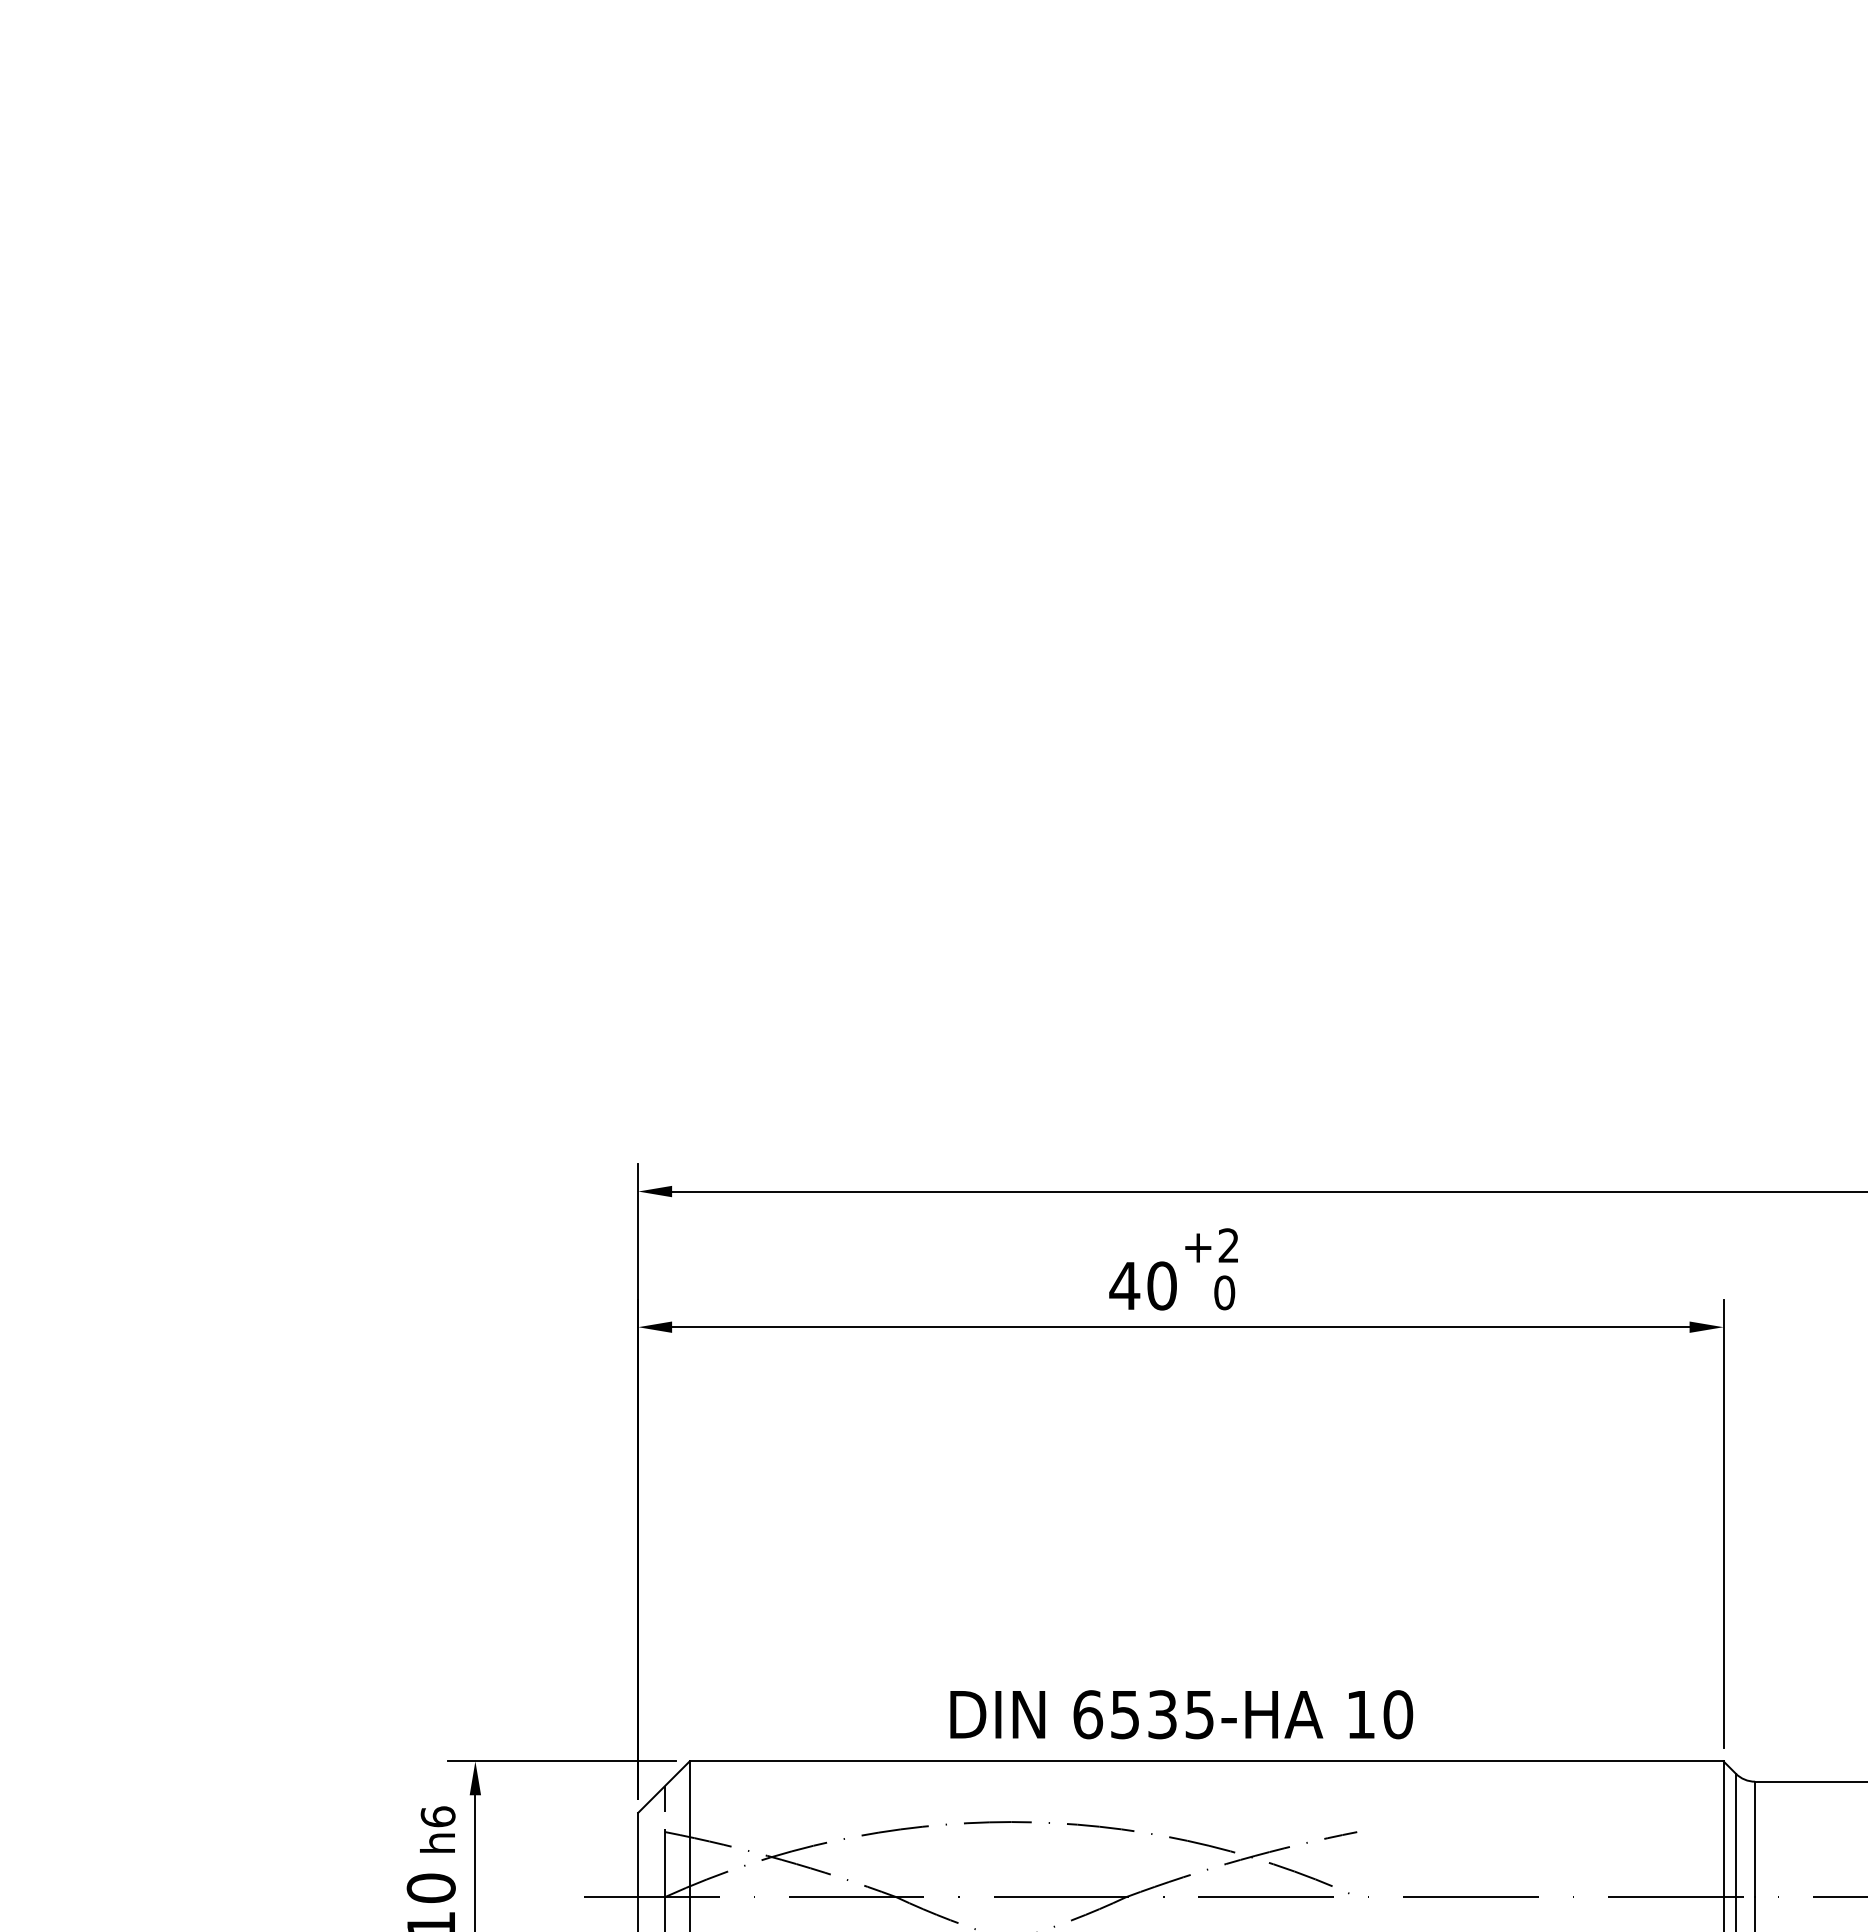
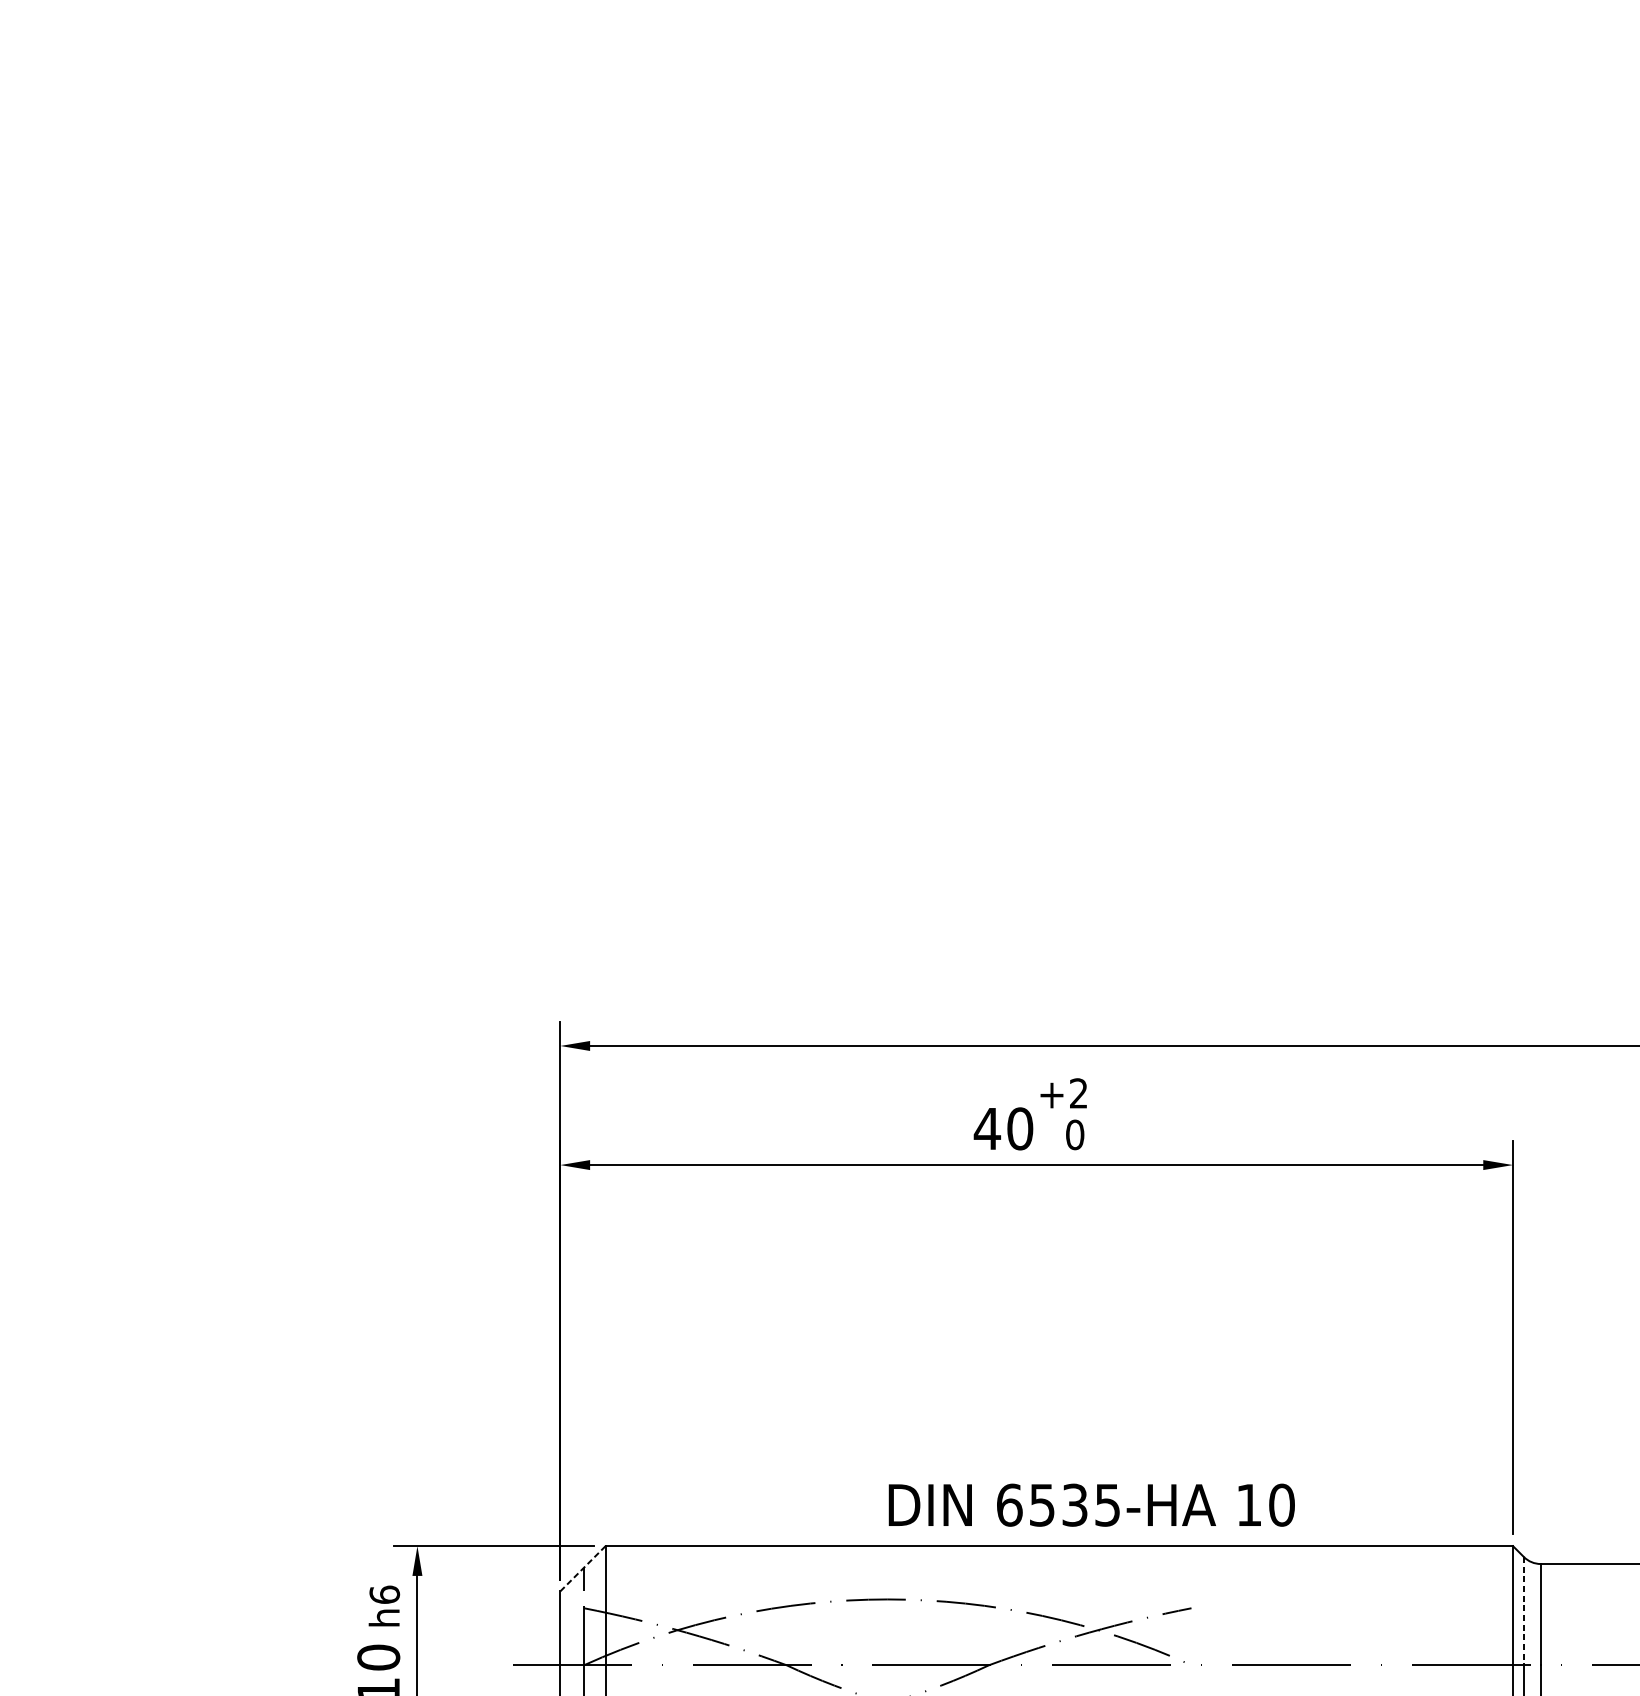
text: (1181, 1714) -> (1091, 1505), moved
line: (664, 1786) -> (583, 1568), solid -> dashed
line: (1735, 1835) -> (1523, 1611), solid -> dashed

